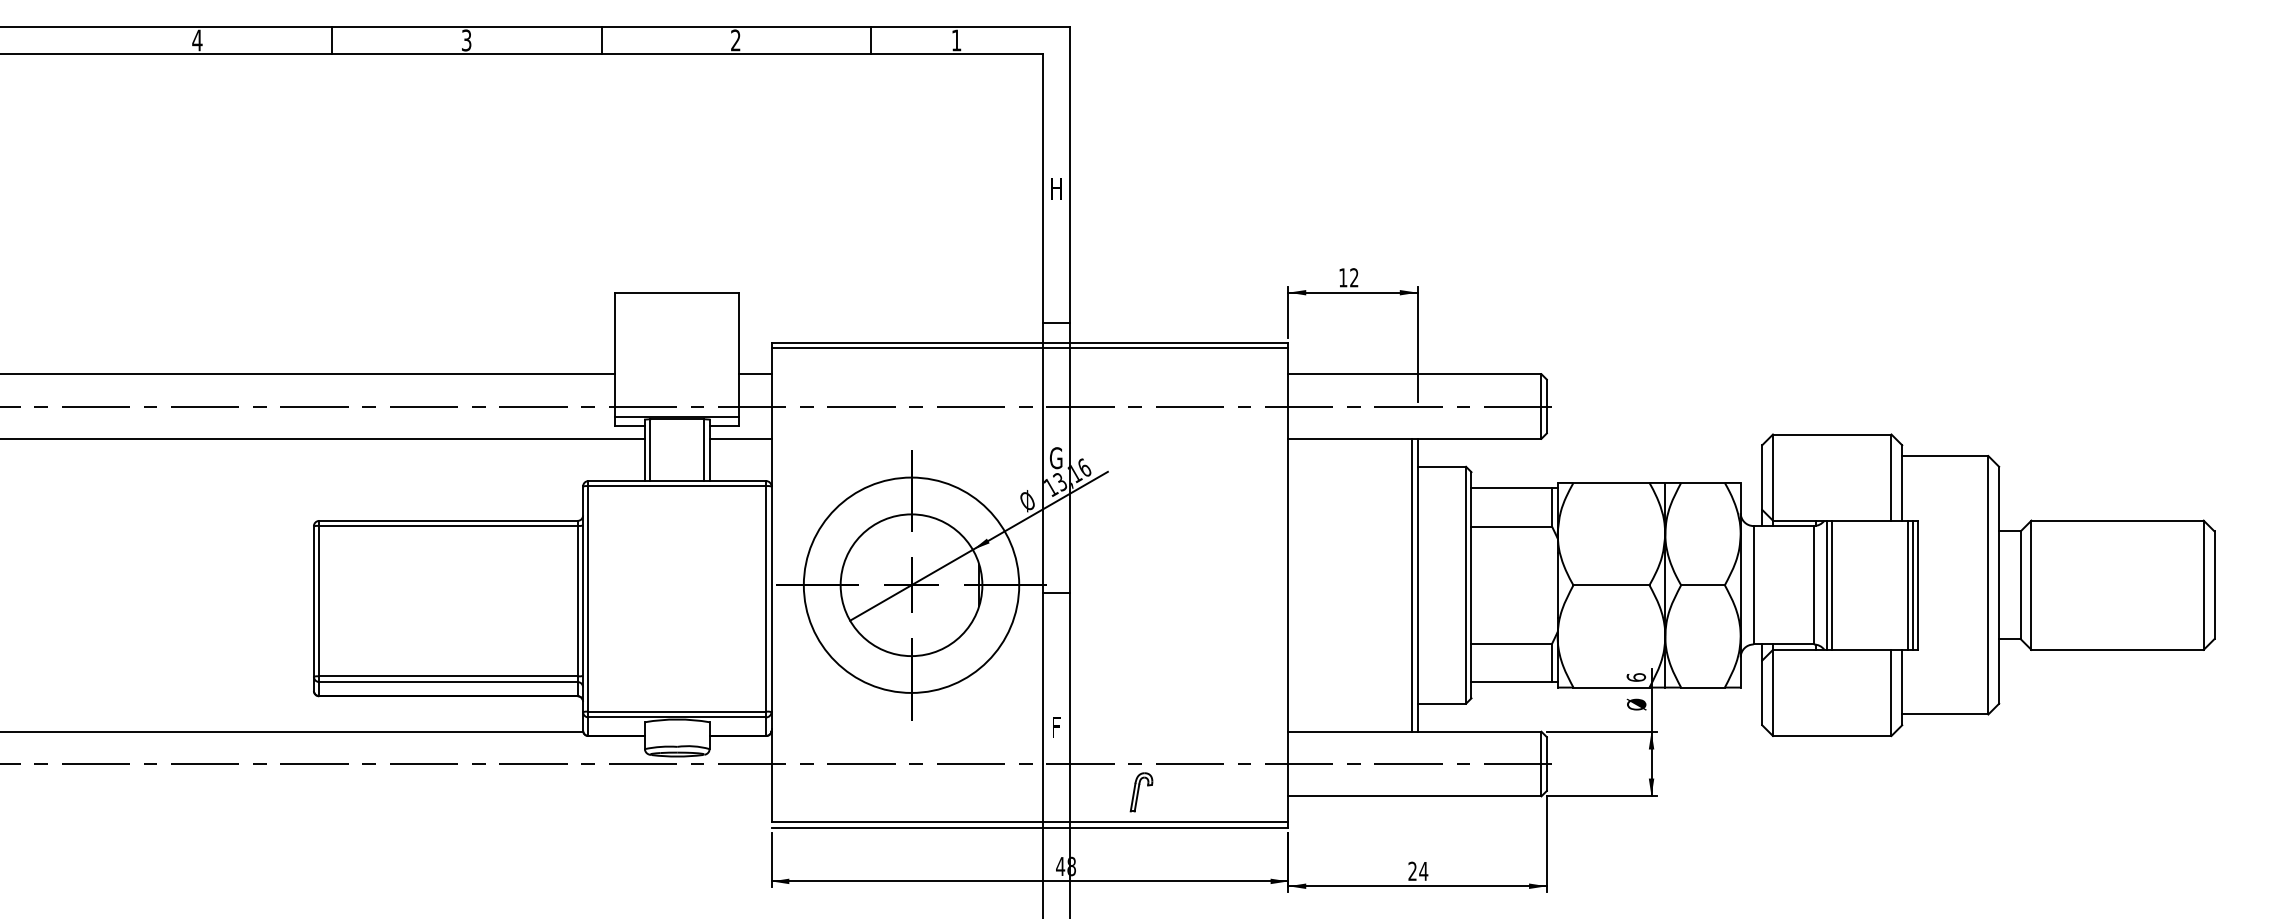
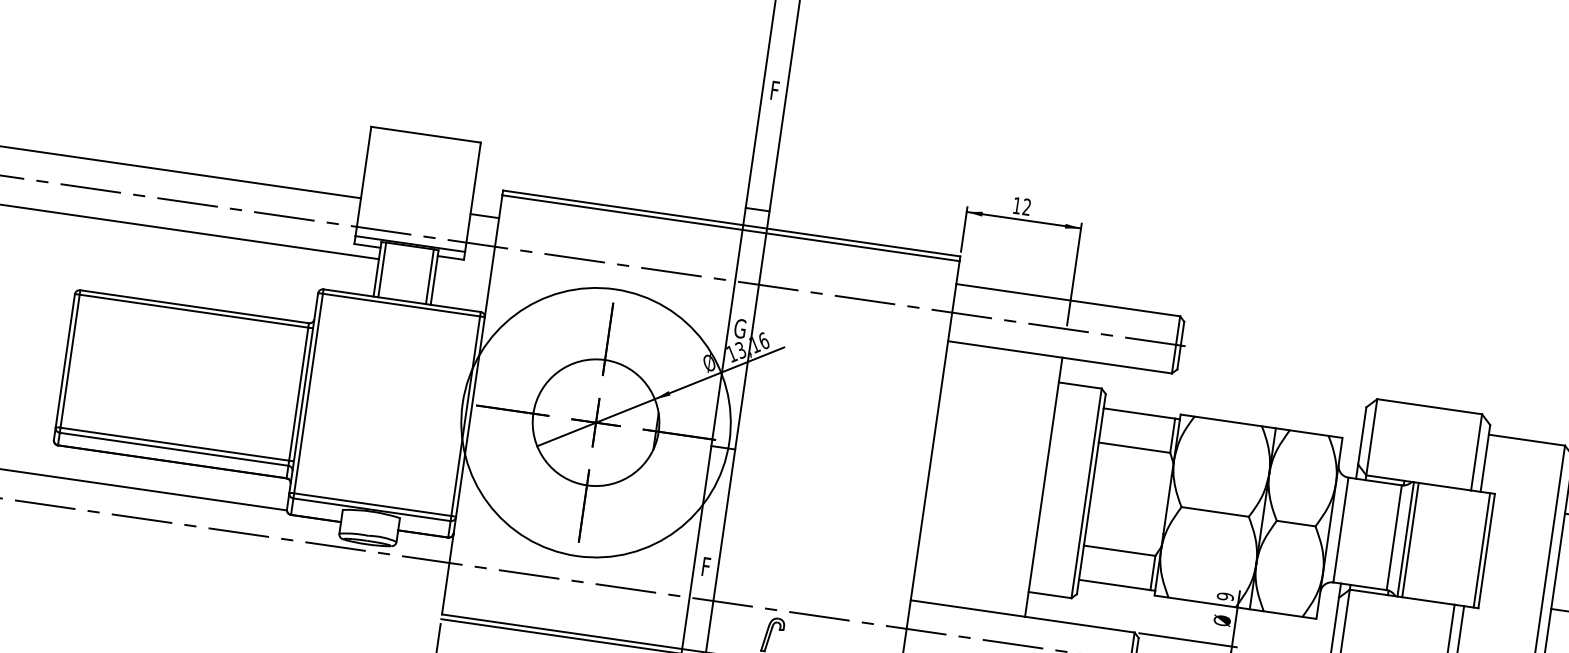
text: (1056, 188) -> (774, 90), H -> F
line: (740, 438) -> (463, 271), removed
circle: (911, 584) -> (596, 422), size x1.4
line: (1412, 584) -> (1039, 485), removed
line: (1907, 584) -> (1477, 548), removed
text: (1636, 677) -> (1225, 596), 6 -> 9

